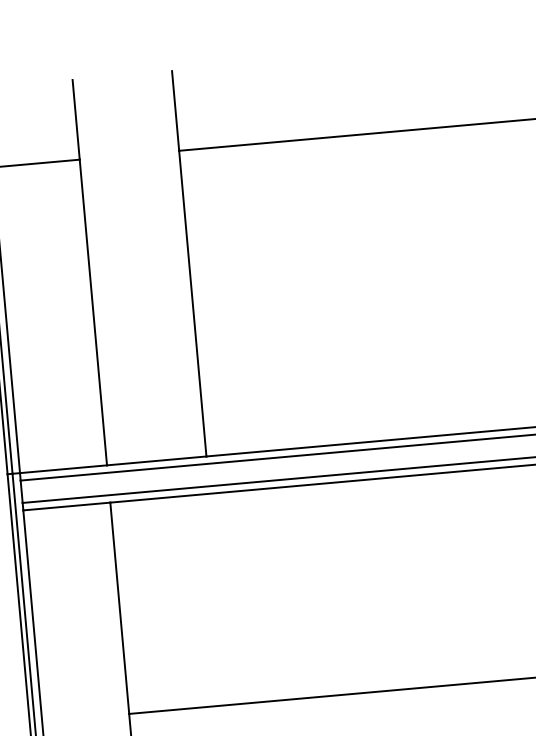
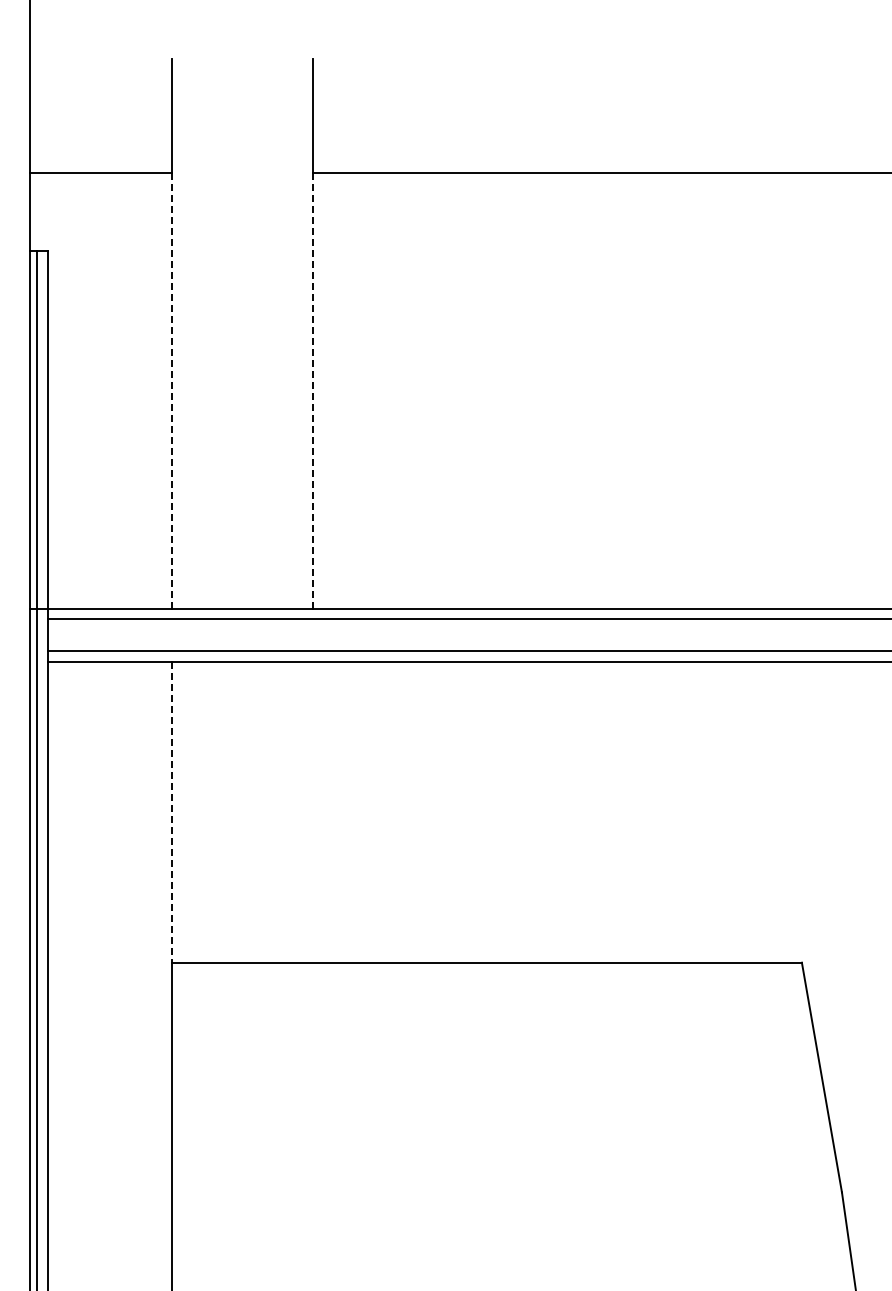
line: (192, 303) -> (313, 390), solid -> dashed
line: (93, 312) -> (171, 390), solid -> dashed
line: (119, 608) -> (171, 812), solid -> dashed

